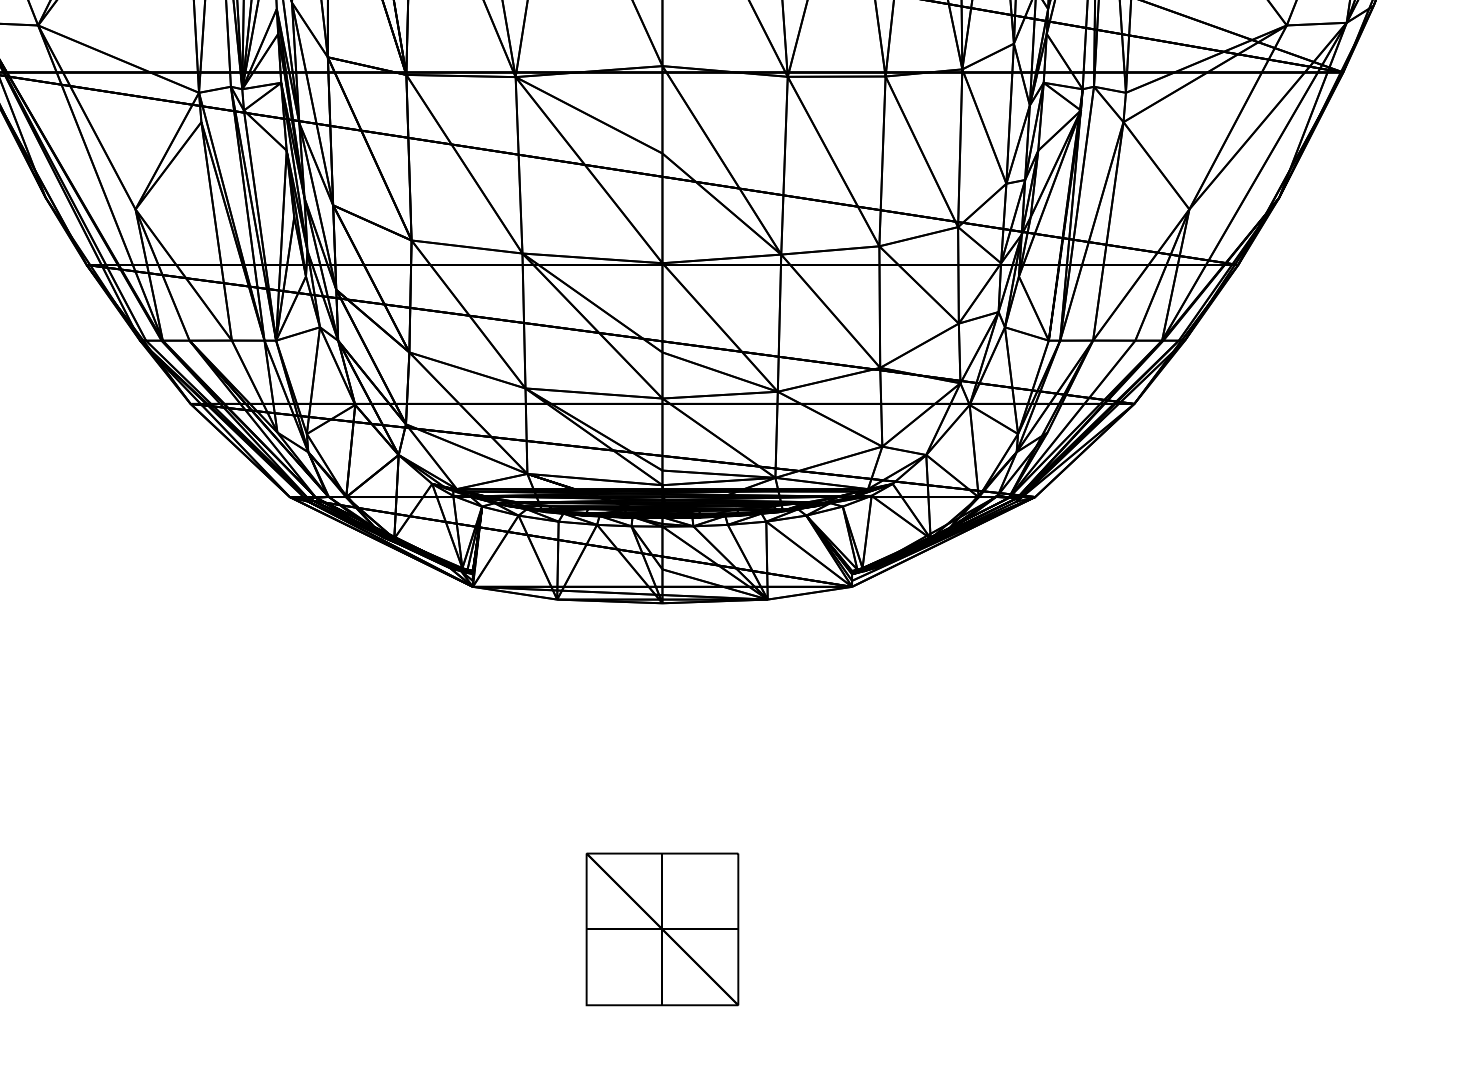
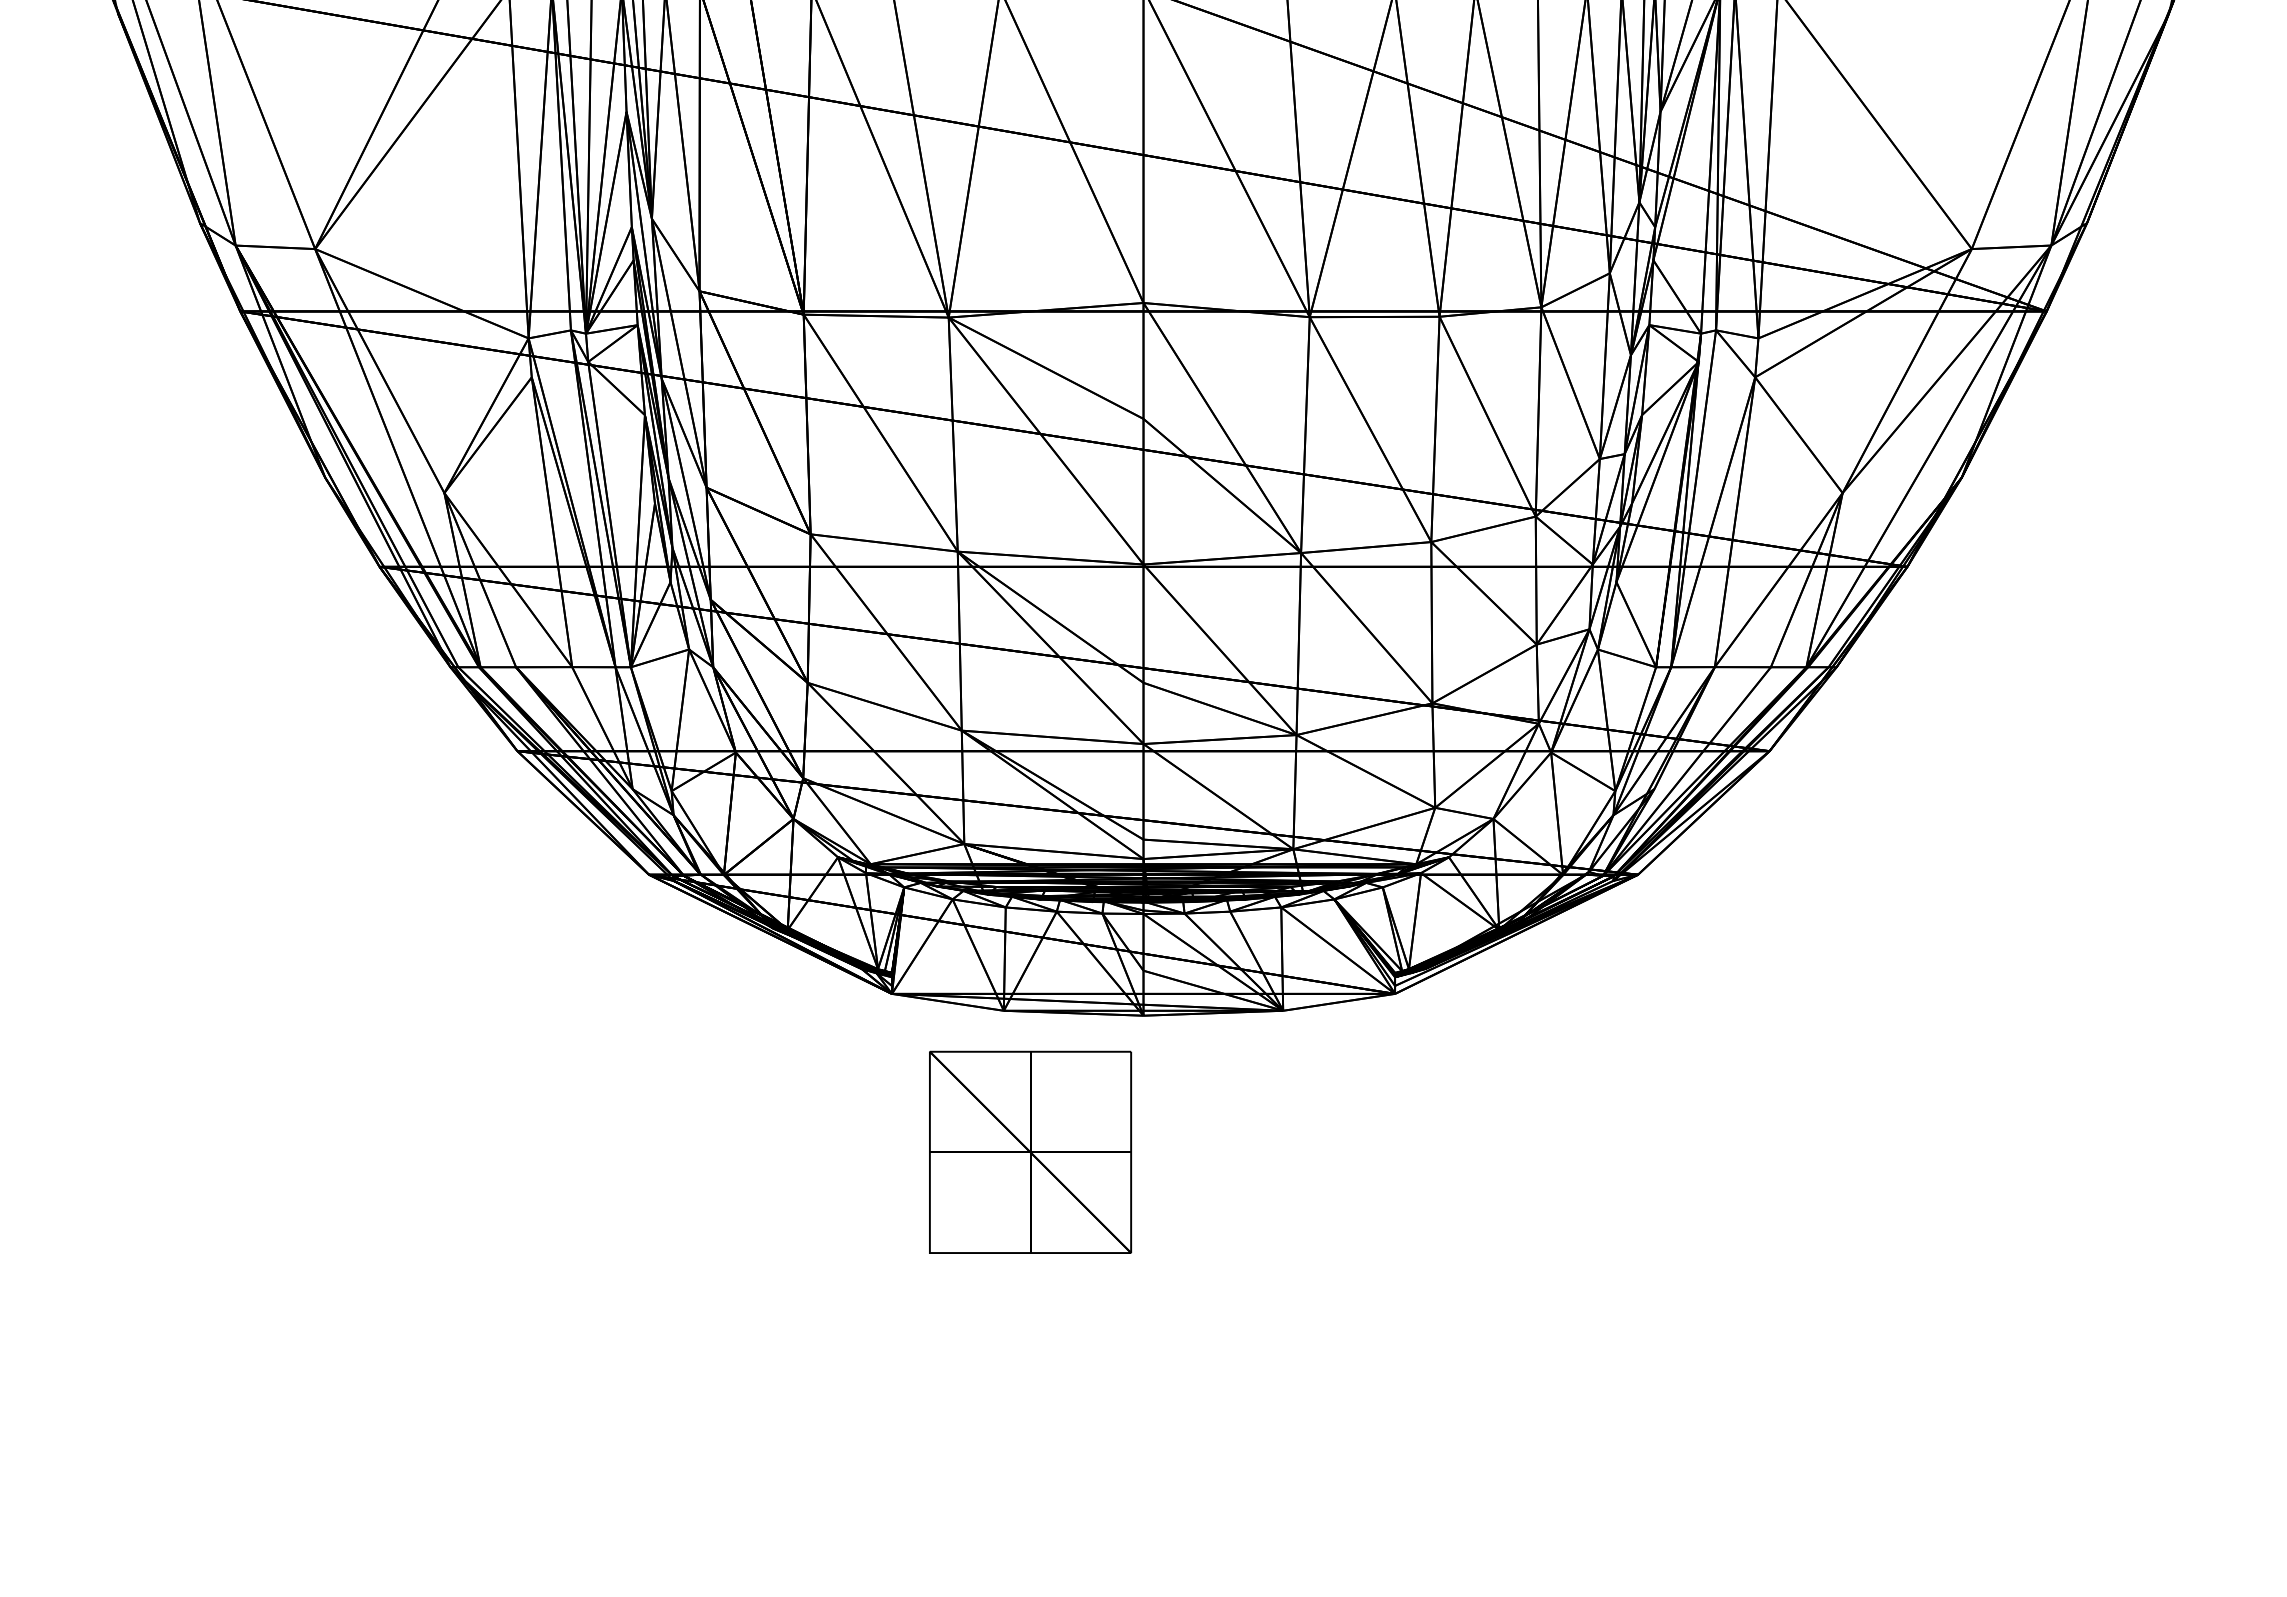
part: (662, 928) -> (1030, 1151), moved

